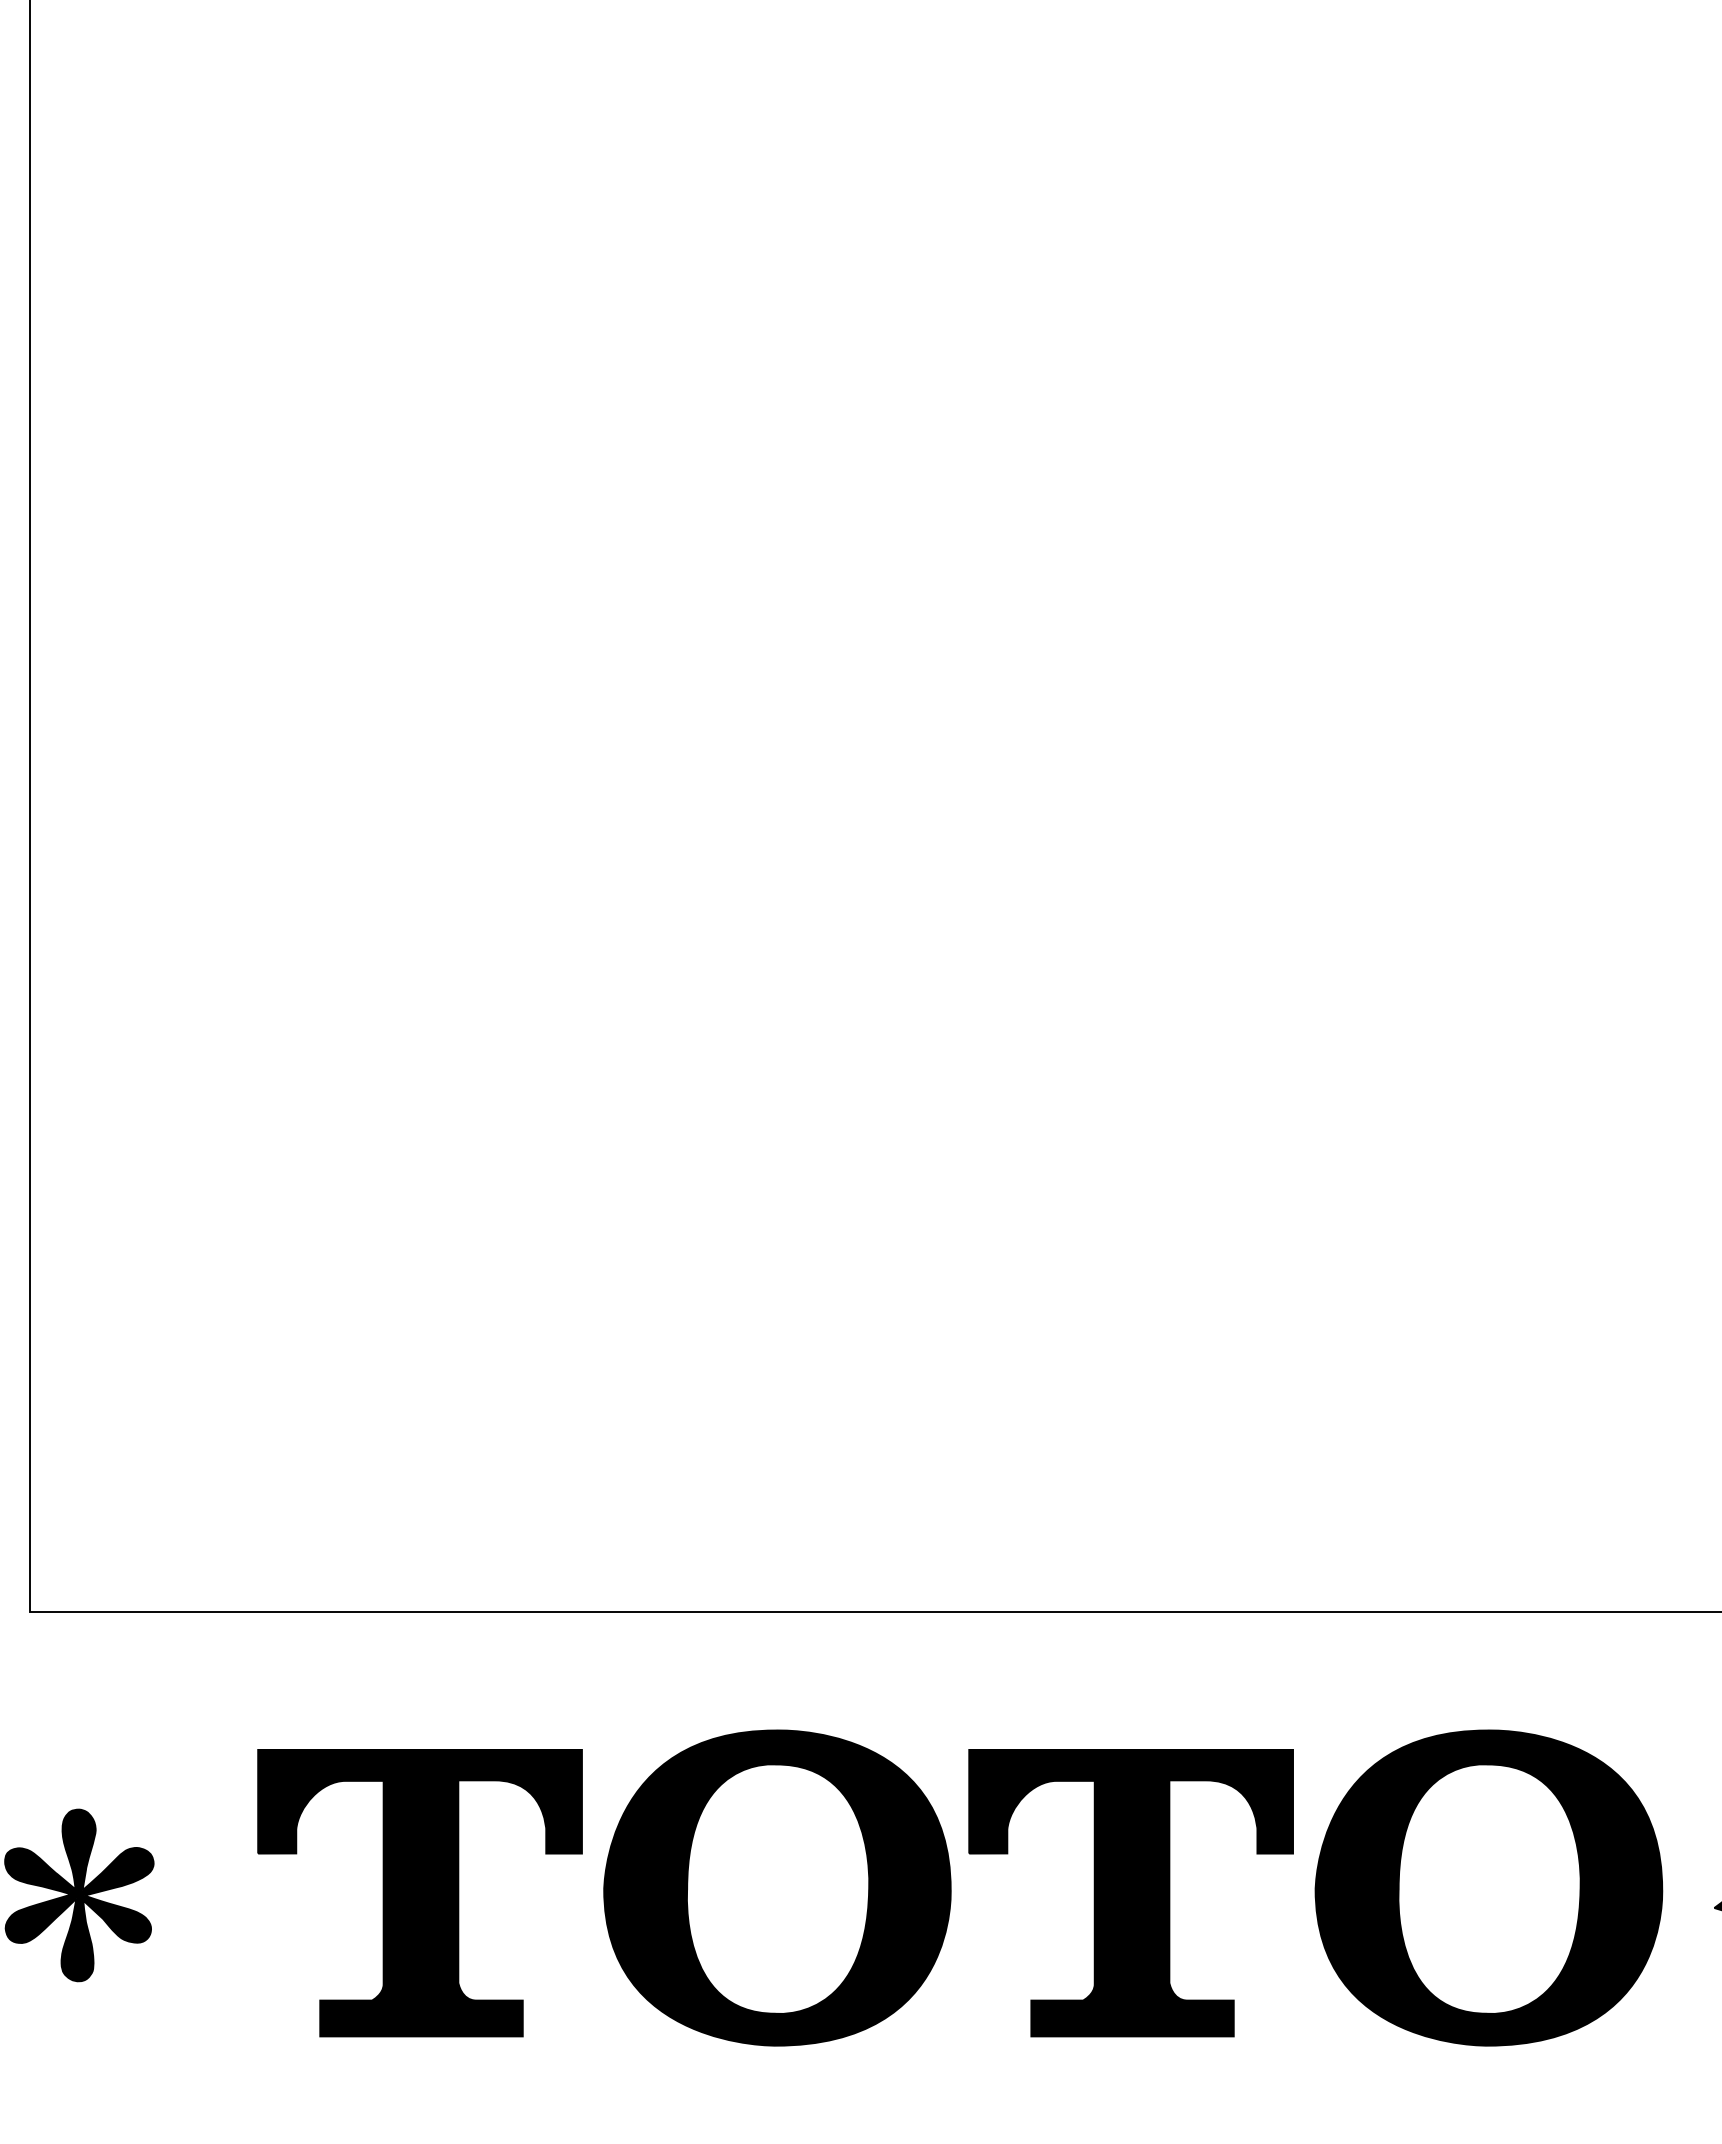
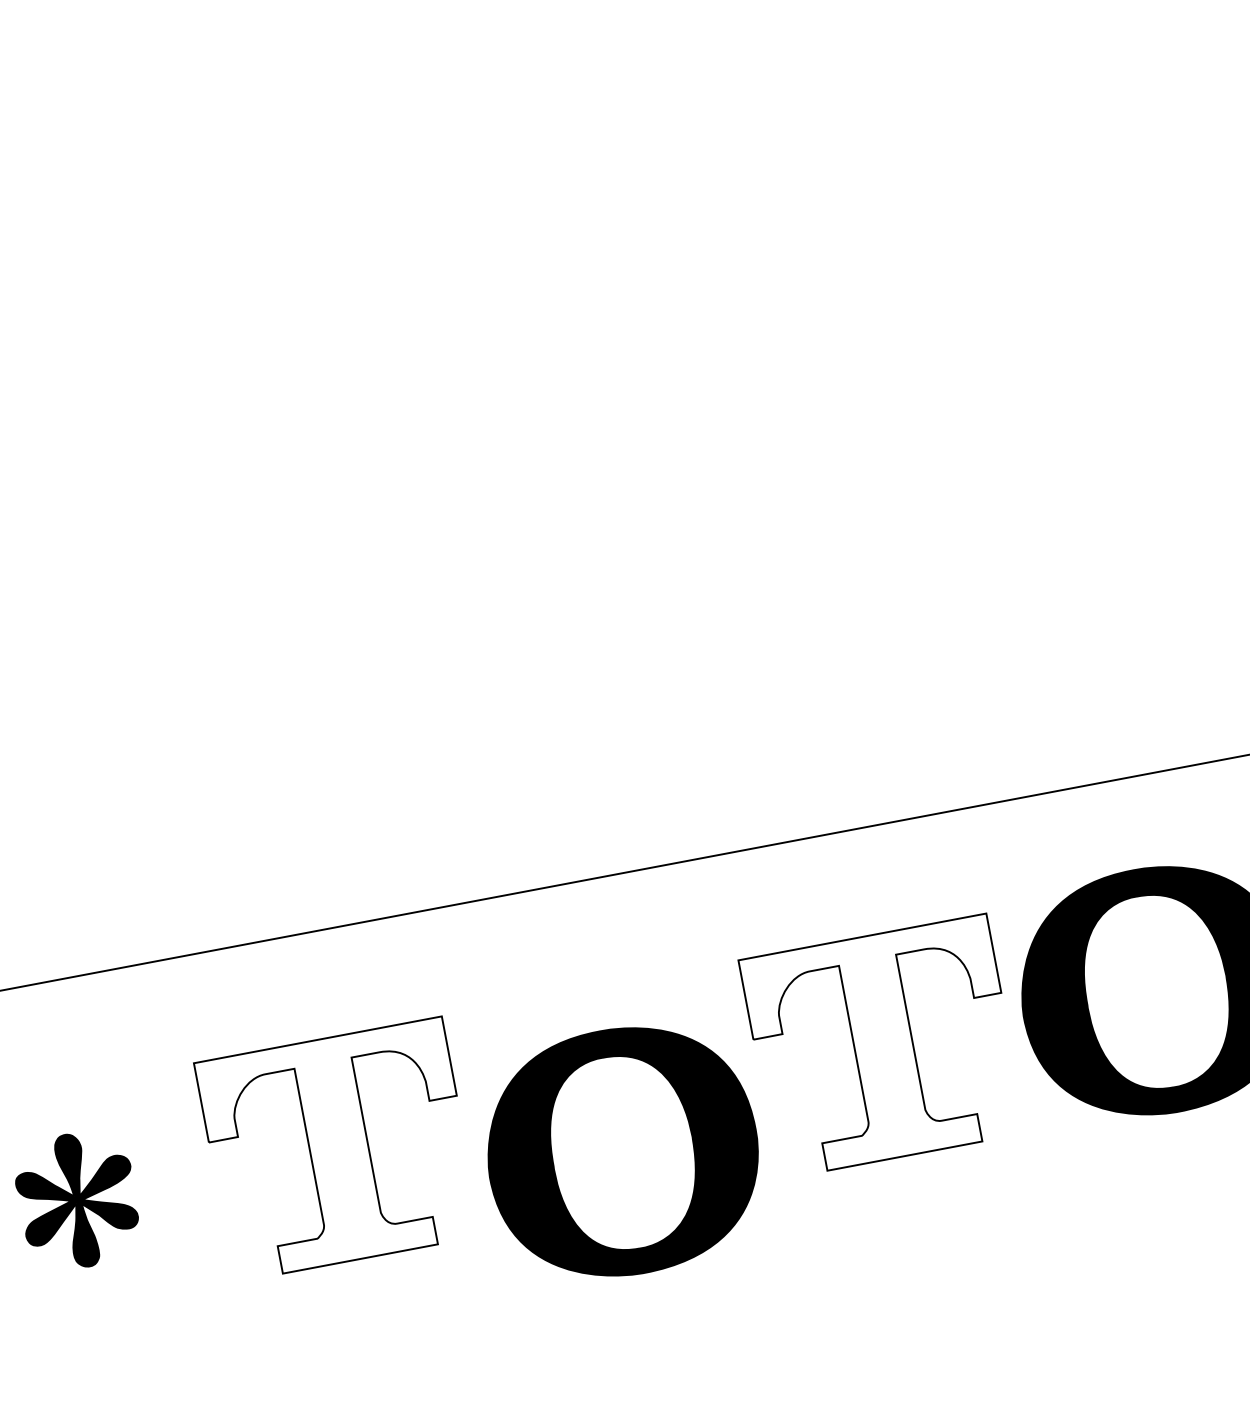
part: (777, 1887) -> (622, 1151), moved
fill: (419, 1892) -> (338, 1149), removed
fill: (1131, 1892) -> (883, 1046), removed

